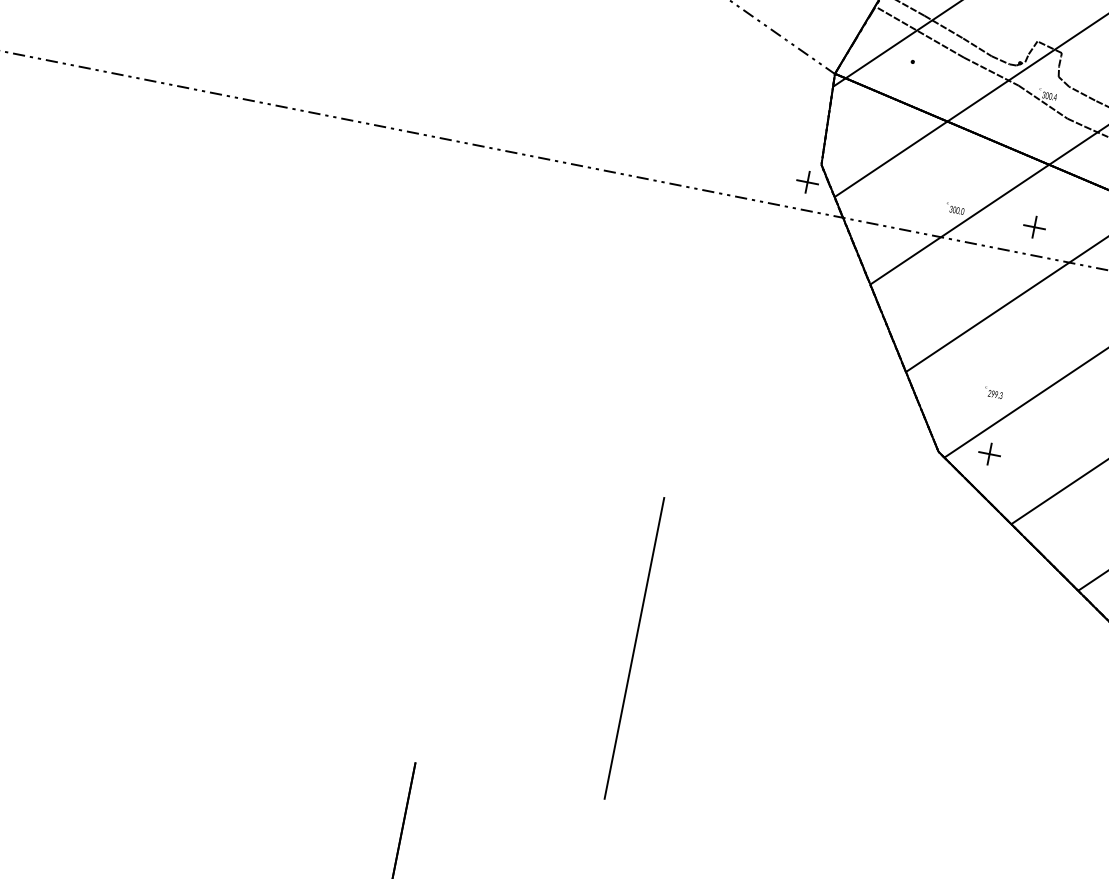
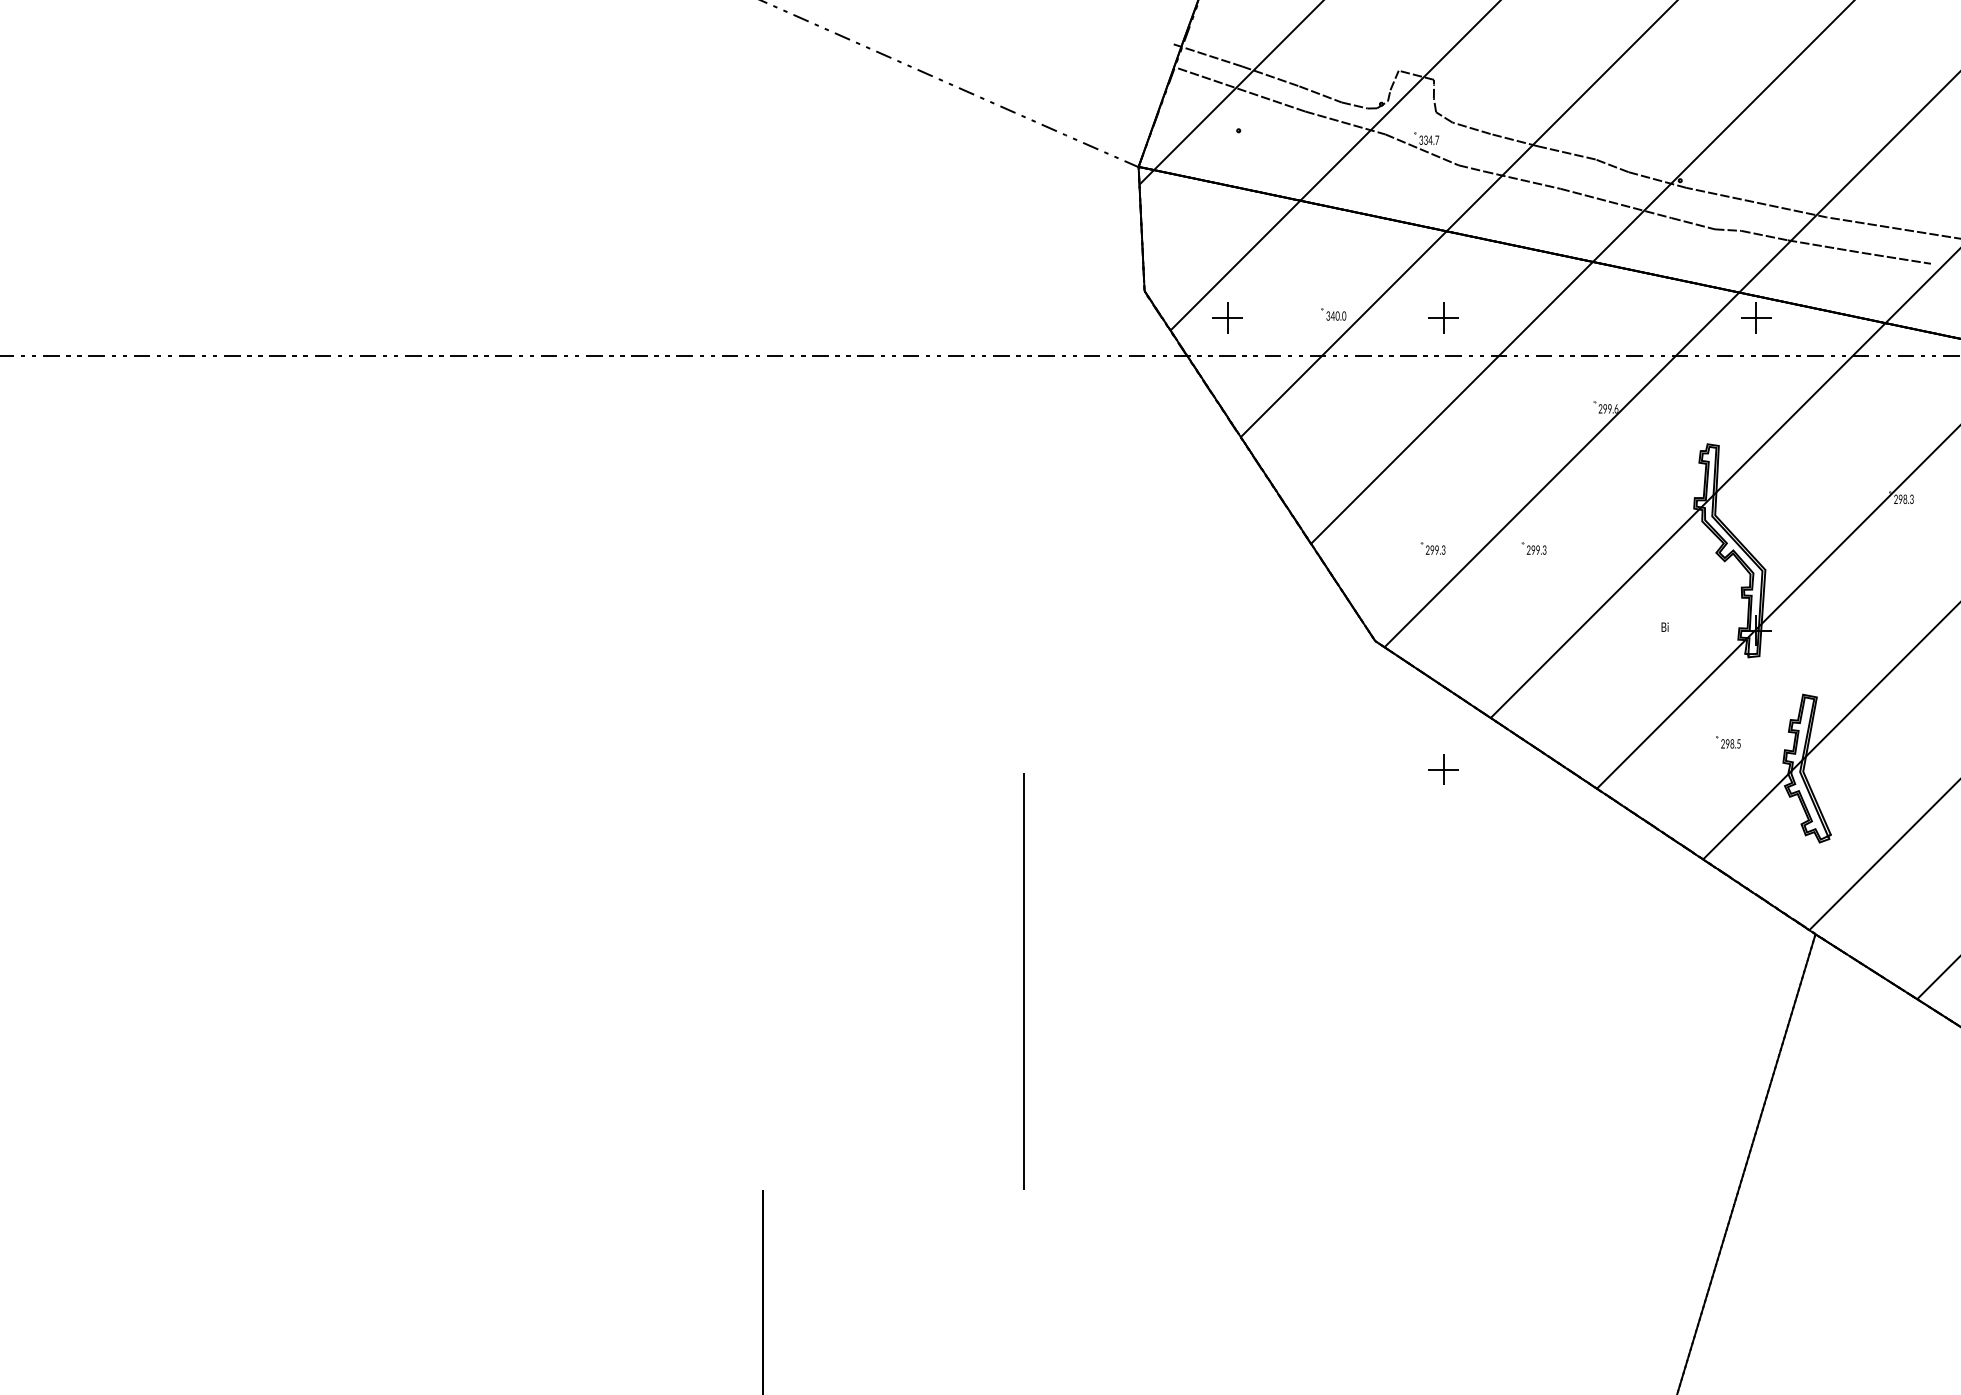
text: (1051, 95) -> (1431, 139), 300.4 -> 334.7
part: (807, 181) -> (1227, 317), moved
text: (954, 209) -> (1332, 315), 300.0 -> 340.0
part: (1066, 407) -> (1533, 548), added
part: (989, 453) -> (1443, 769), moved

